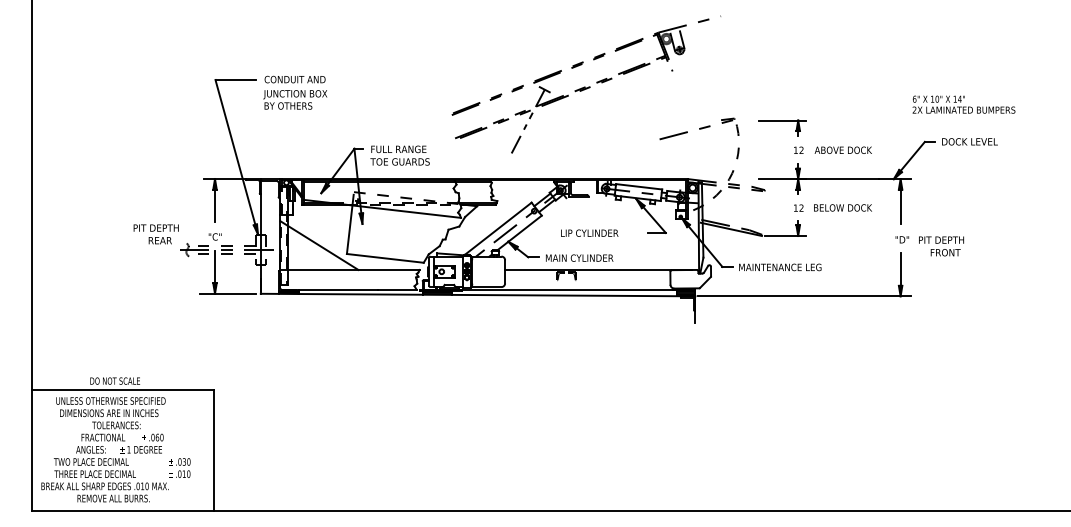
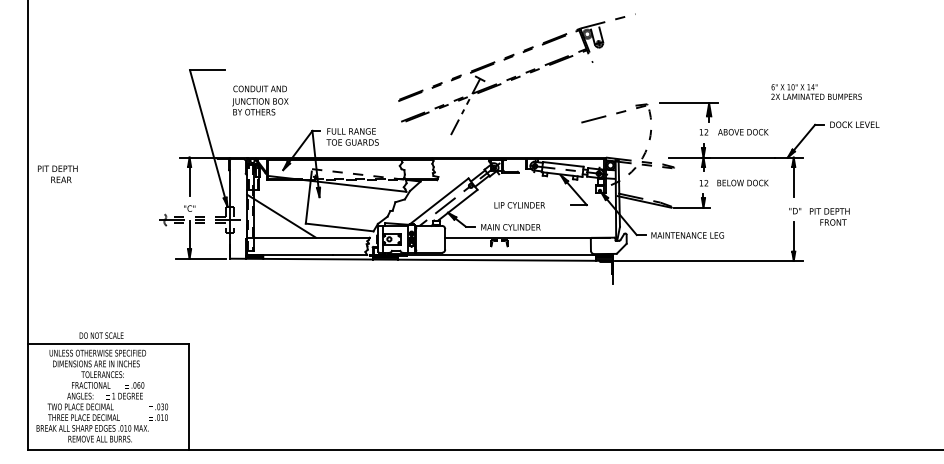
text: (295, 92) -> (260, 100), moved
text: (963, 104) -> (816, 91), moved
part: (782, 127) -> (689, 112), size x1.4
text: (155, 233) -> (57, 173), moved

